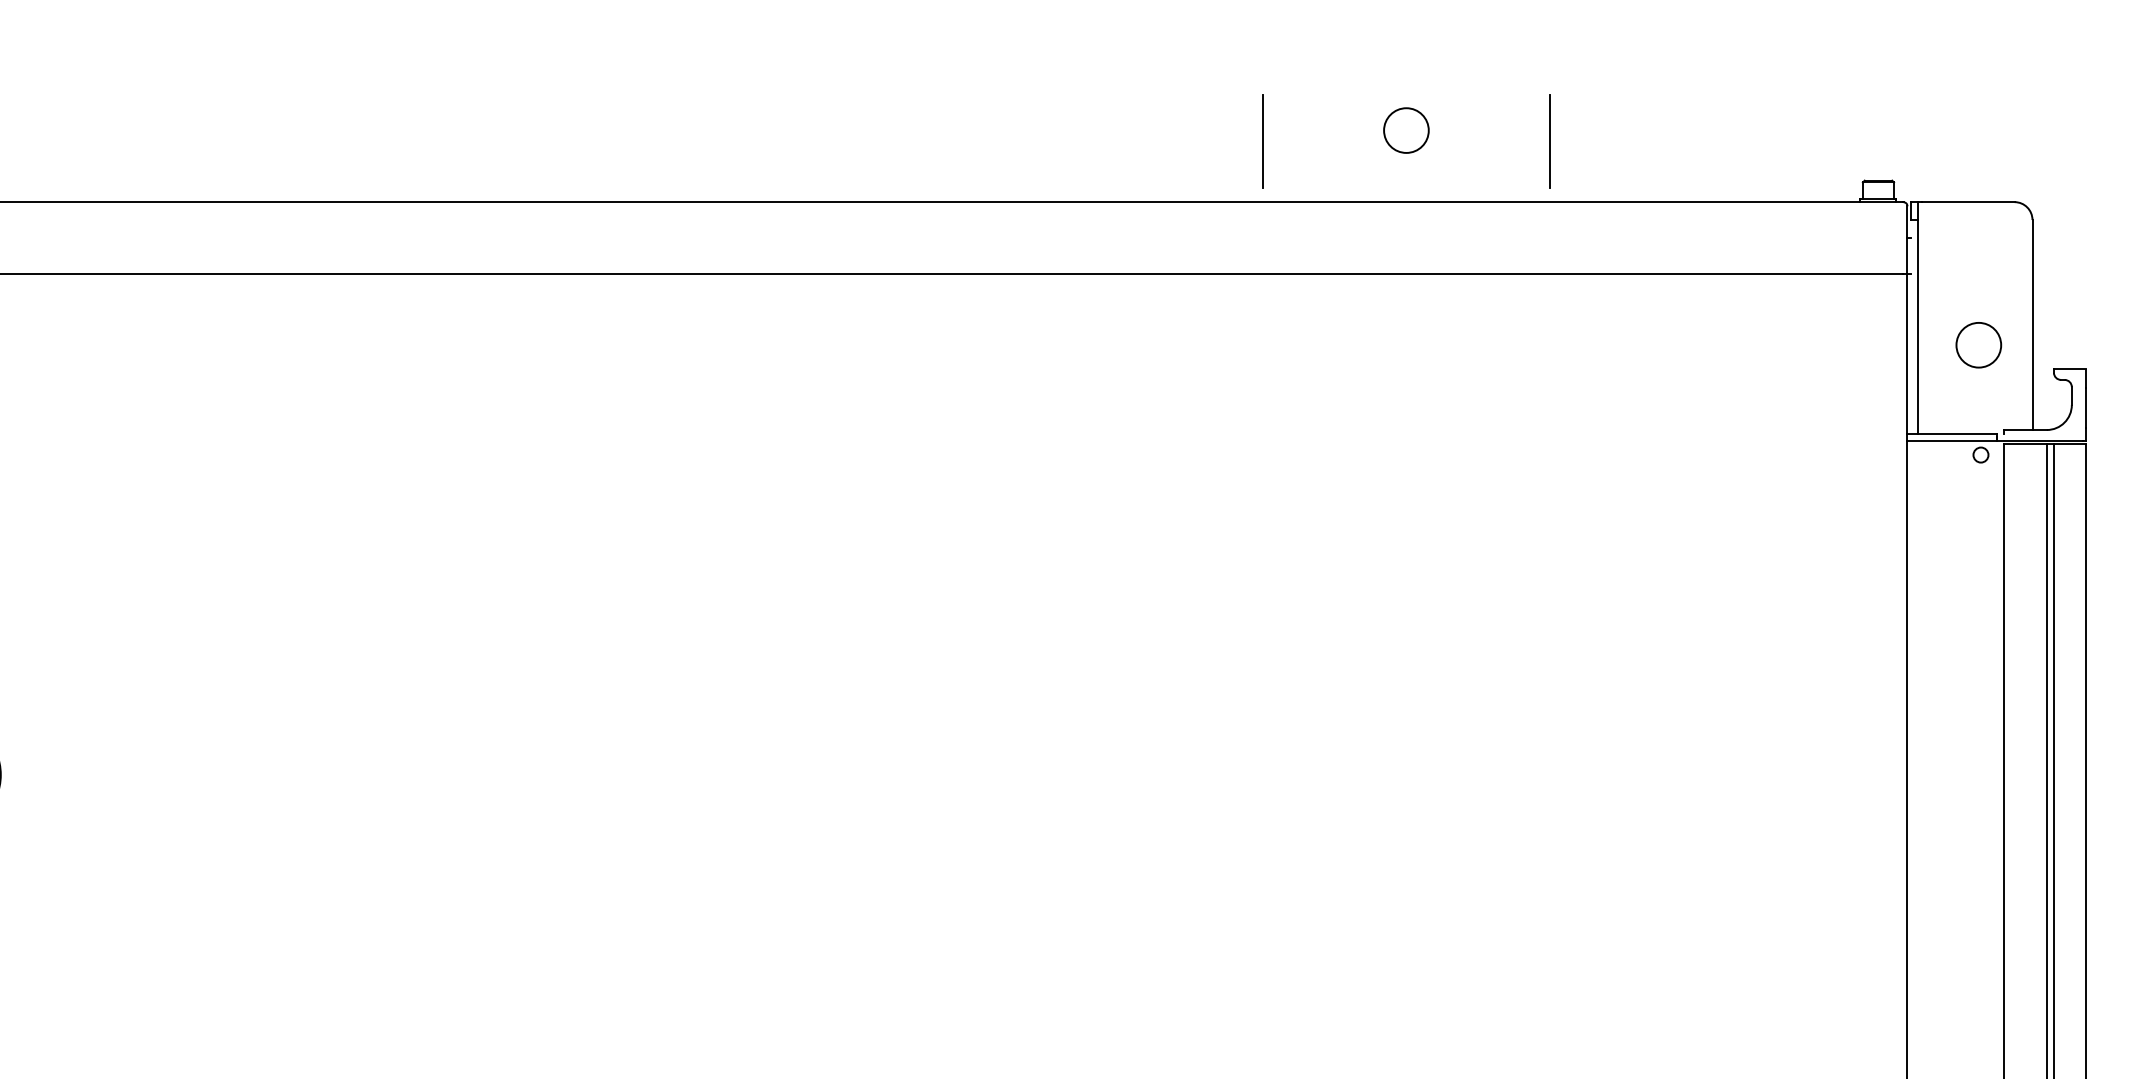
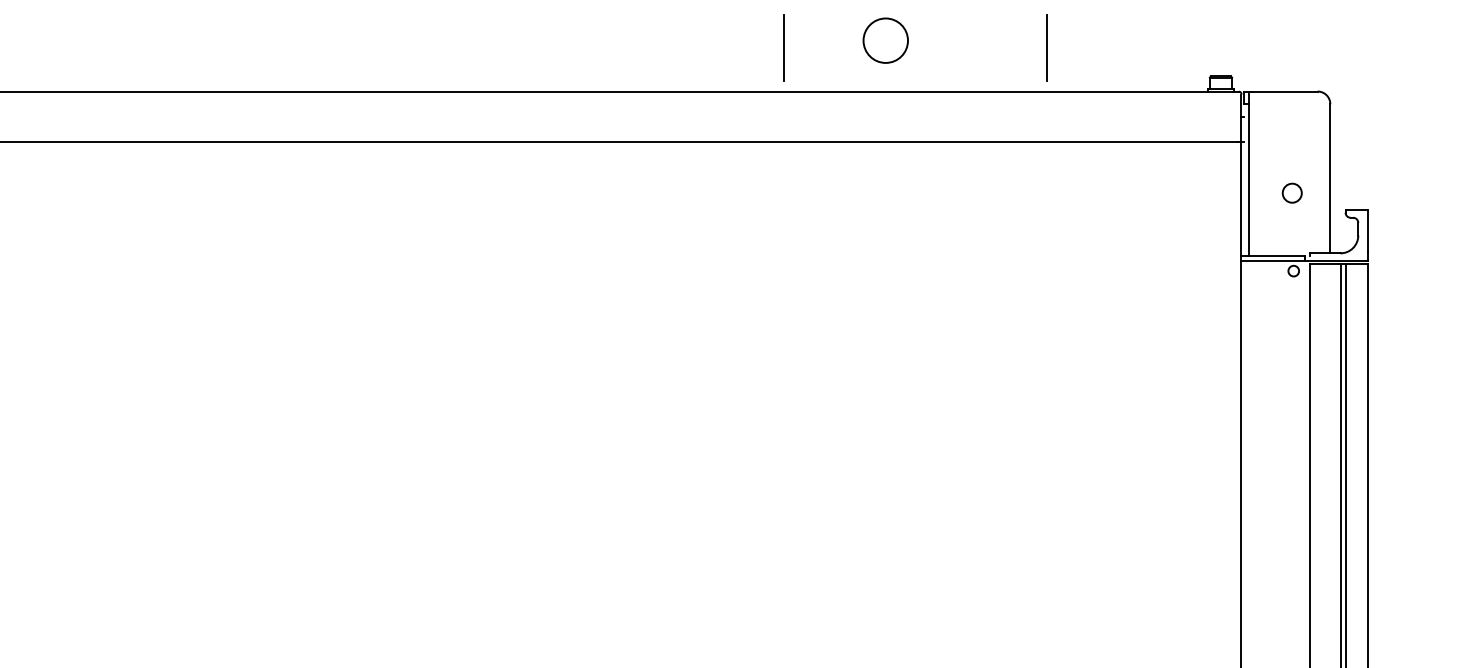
circle: (1406, 130) -> (885, 40), size x1.4
line: (1549, 141) -> (1047, 48), moved
circle: (1978, 345) -> (1292, 193), size x0.6

